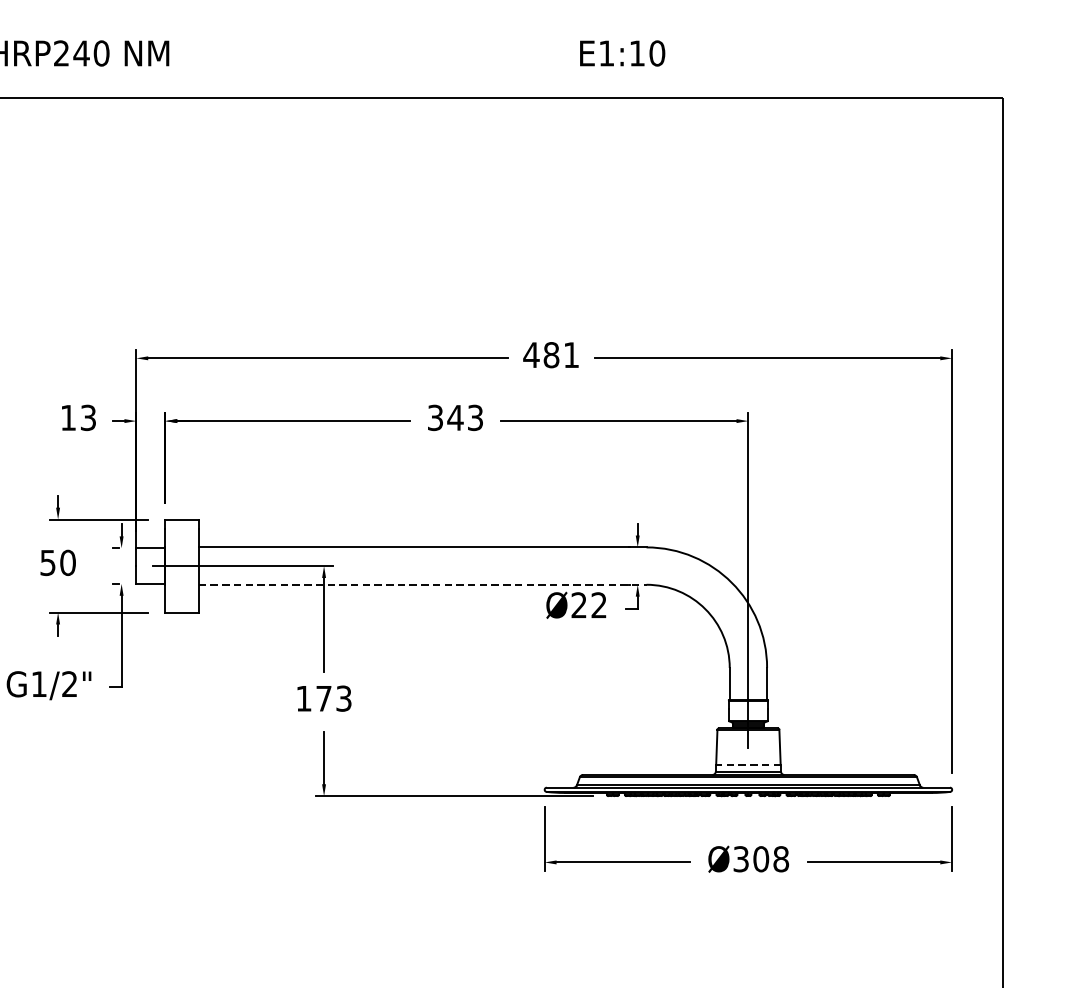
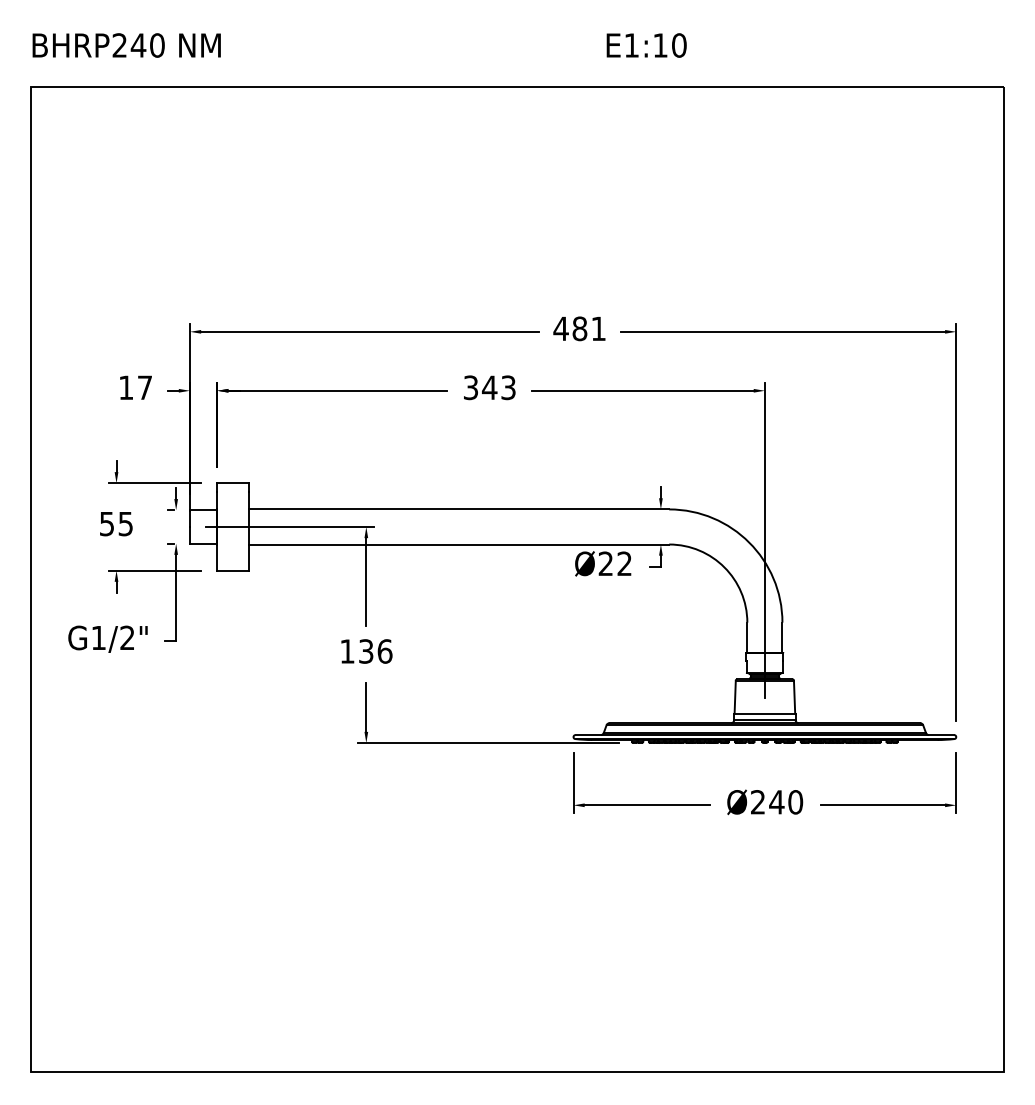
text: (88, 417) -> (145, 387), 13 -> 17
text: (67, 562) -> (125, 523), 50 -> 55
line: (423, 584) -> (459, 544), dashed -> solid
text: (333, 698) -> (375, 651), 173 -> 136
line: (748, 764) -> (764, 713), dashed -> solid
text: (761, 859) -> (777, 802), Ø308 -> Ø240

